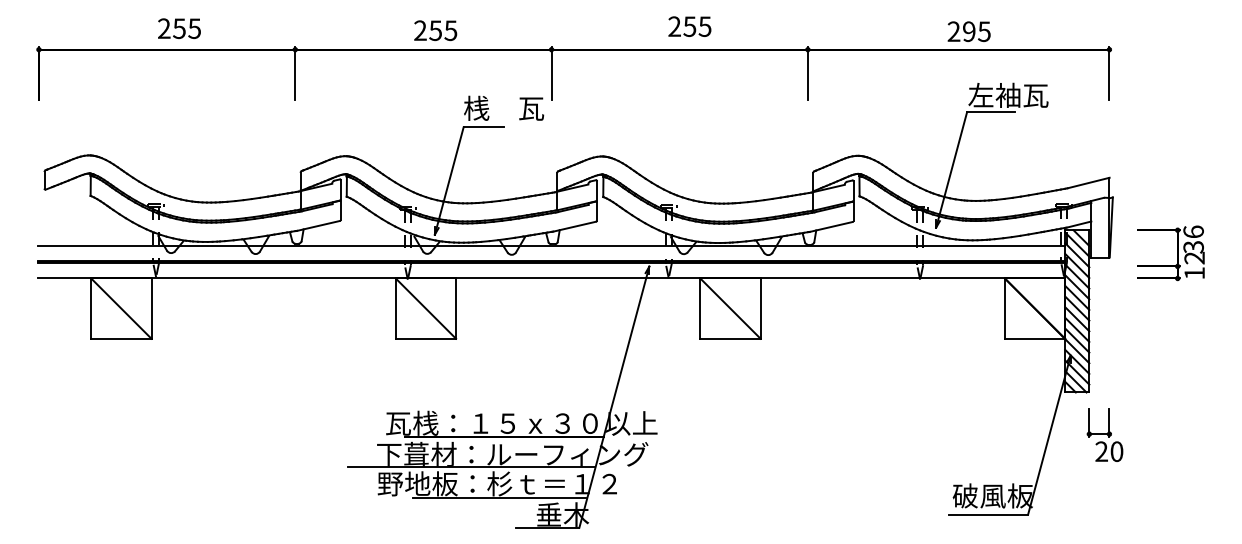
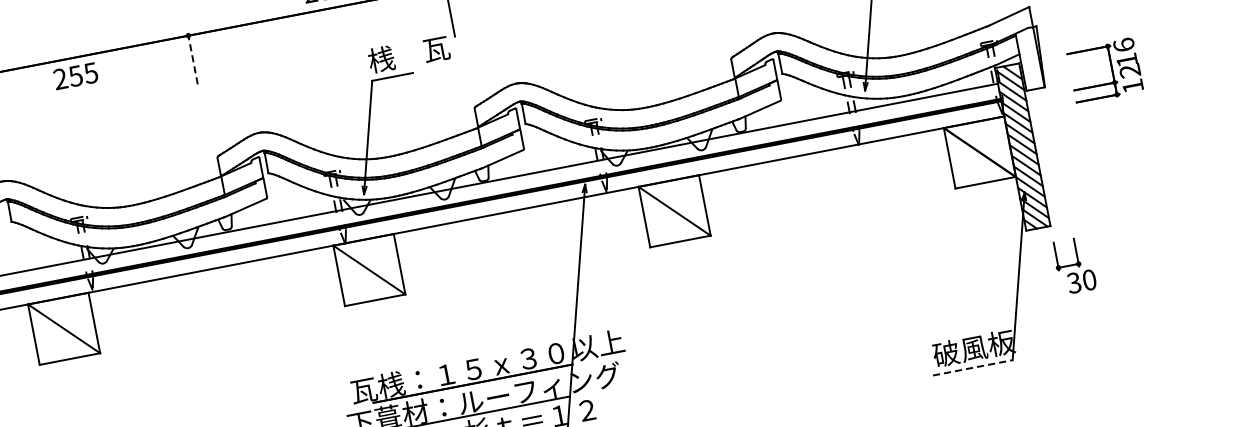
text: (179, 28) -> (75, 75), moved
line: (295, 74) -> (193, 60), solid -> dashed
text: (1193, 247) -> (1126, 60), 36 -> 16
text: (1101, 452) -> (1074, 283), 20 -> 30
line: (988, 514) -> (972, 367), solid -> dashed

